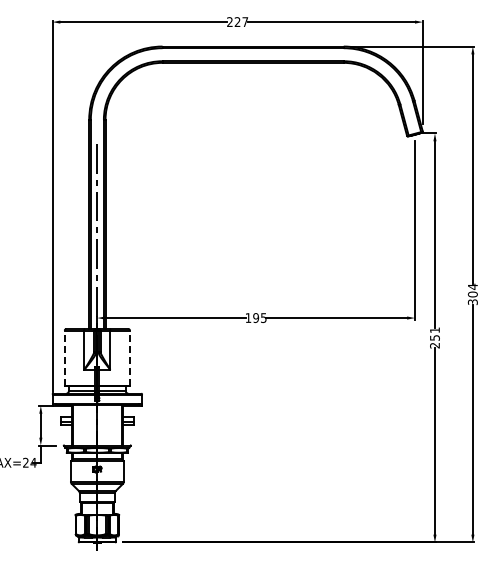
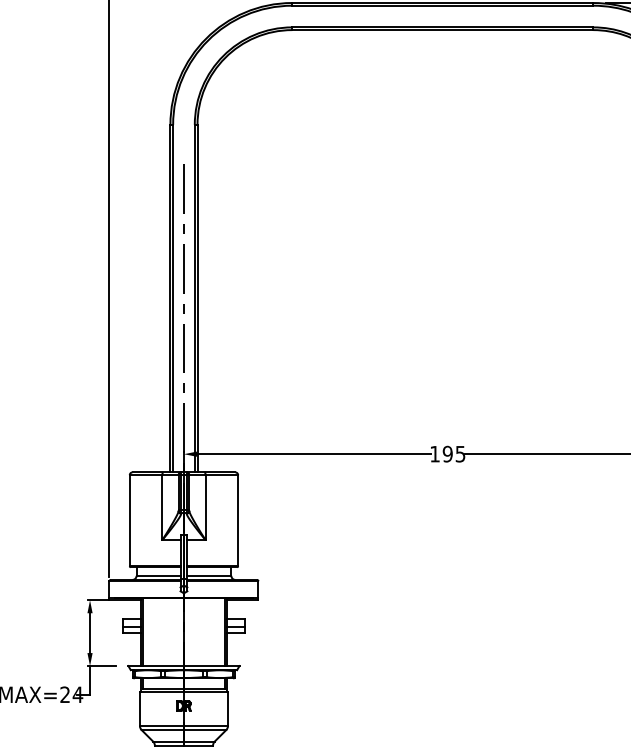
line: (64, 357) -> (129, 519), dashed -> solid
line: (129, 357) -> (237, 519), dashed -> solid

